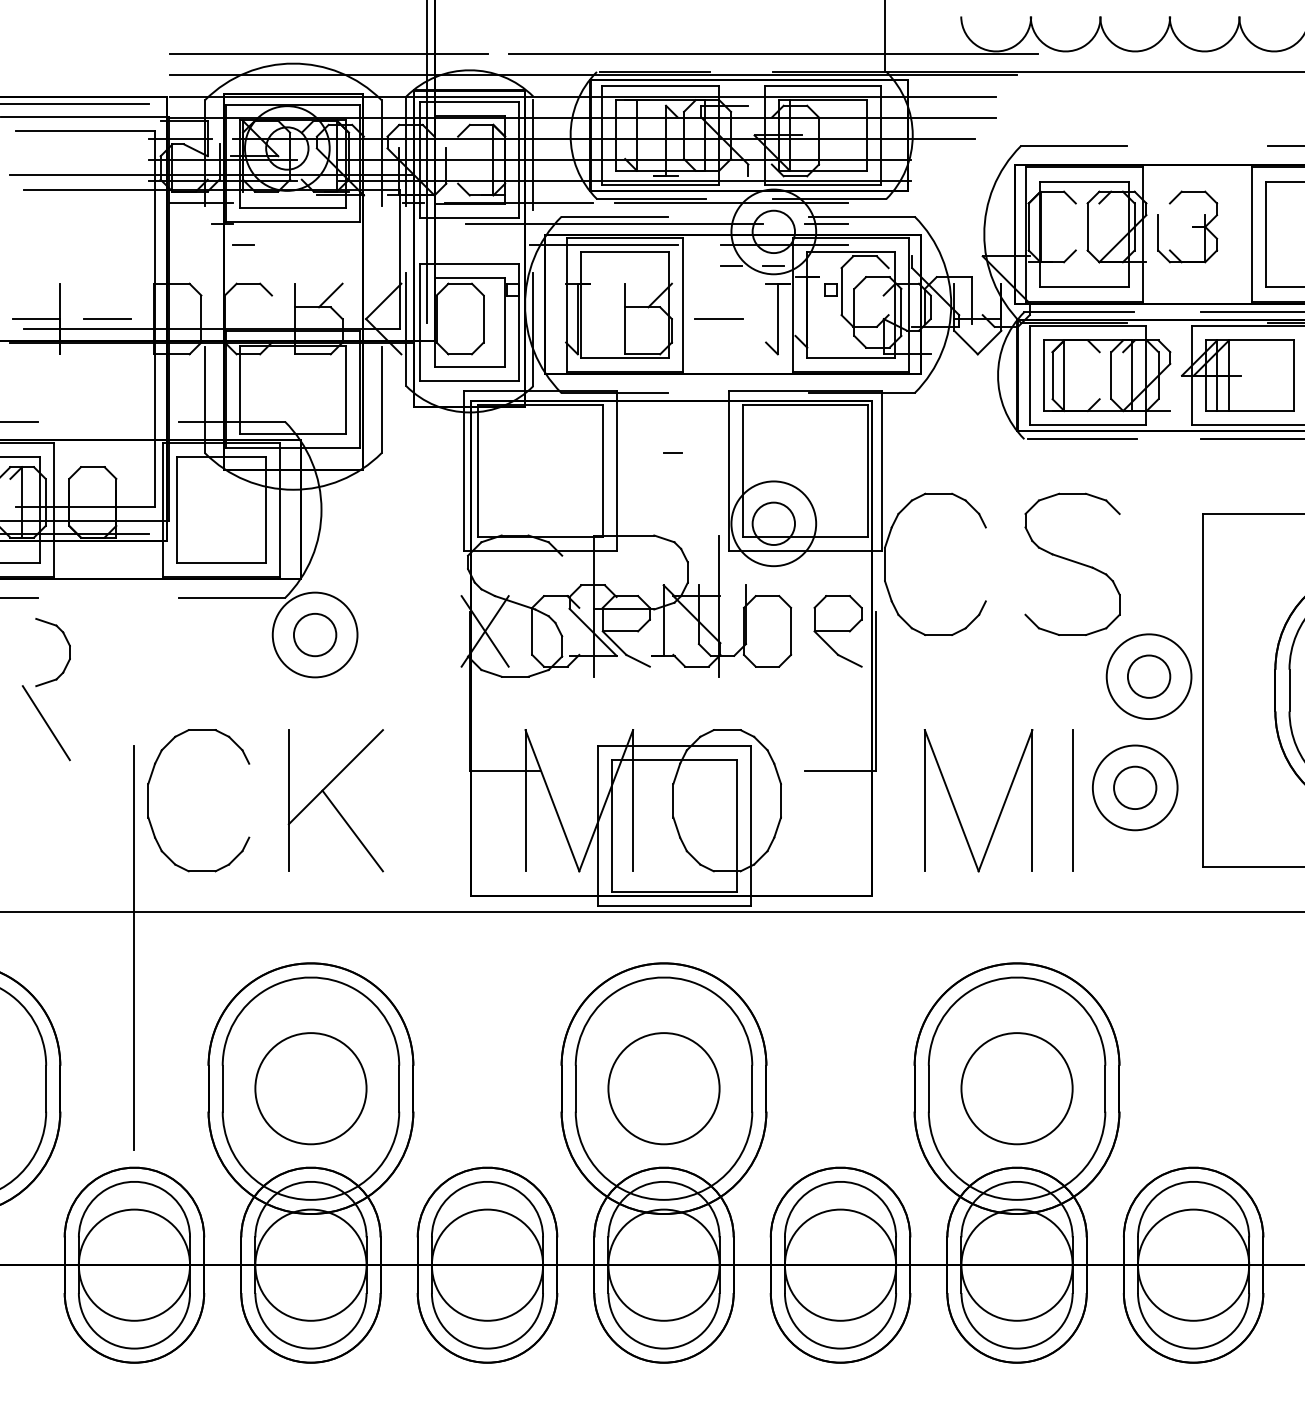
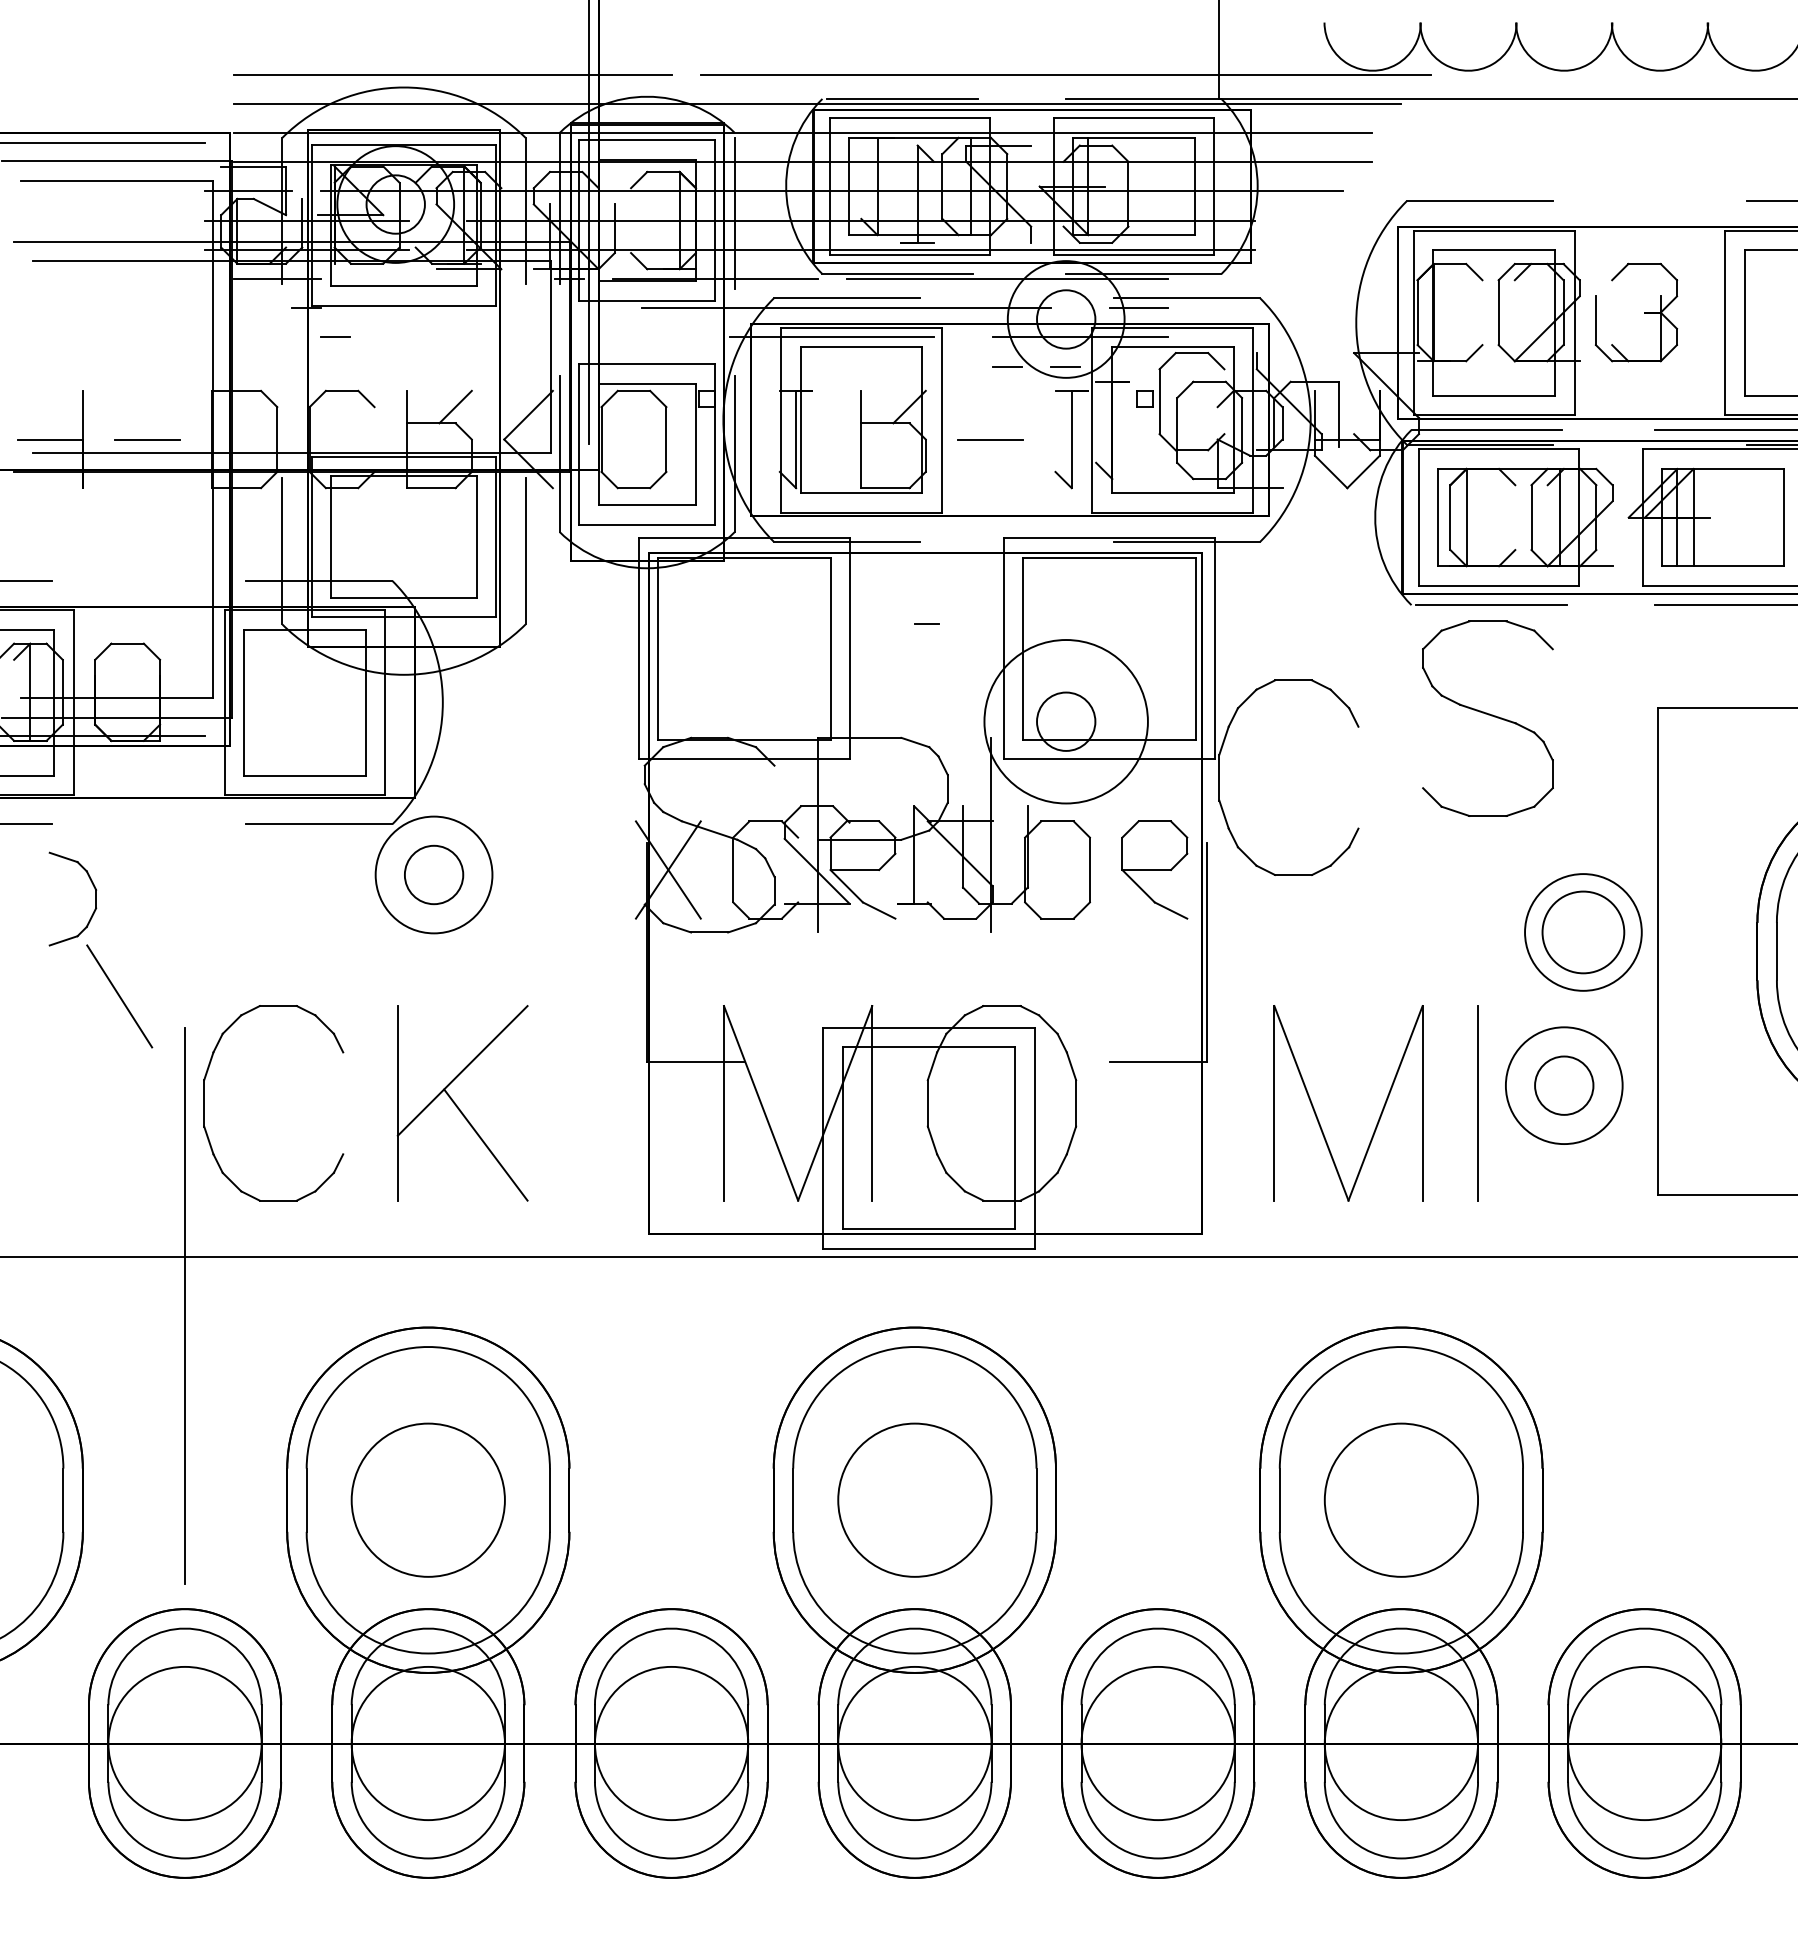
circle: (773, 523) -> (1065, 721), size x1.4
part: (1072, 564) -> (1487, 718), moved
circle: (1149, 676) -> (1583, 932), size x1.4
line: (46, 723) -> (119, 996), moved

